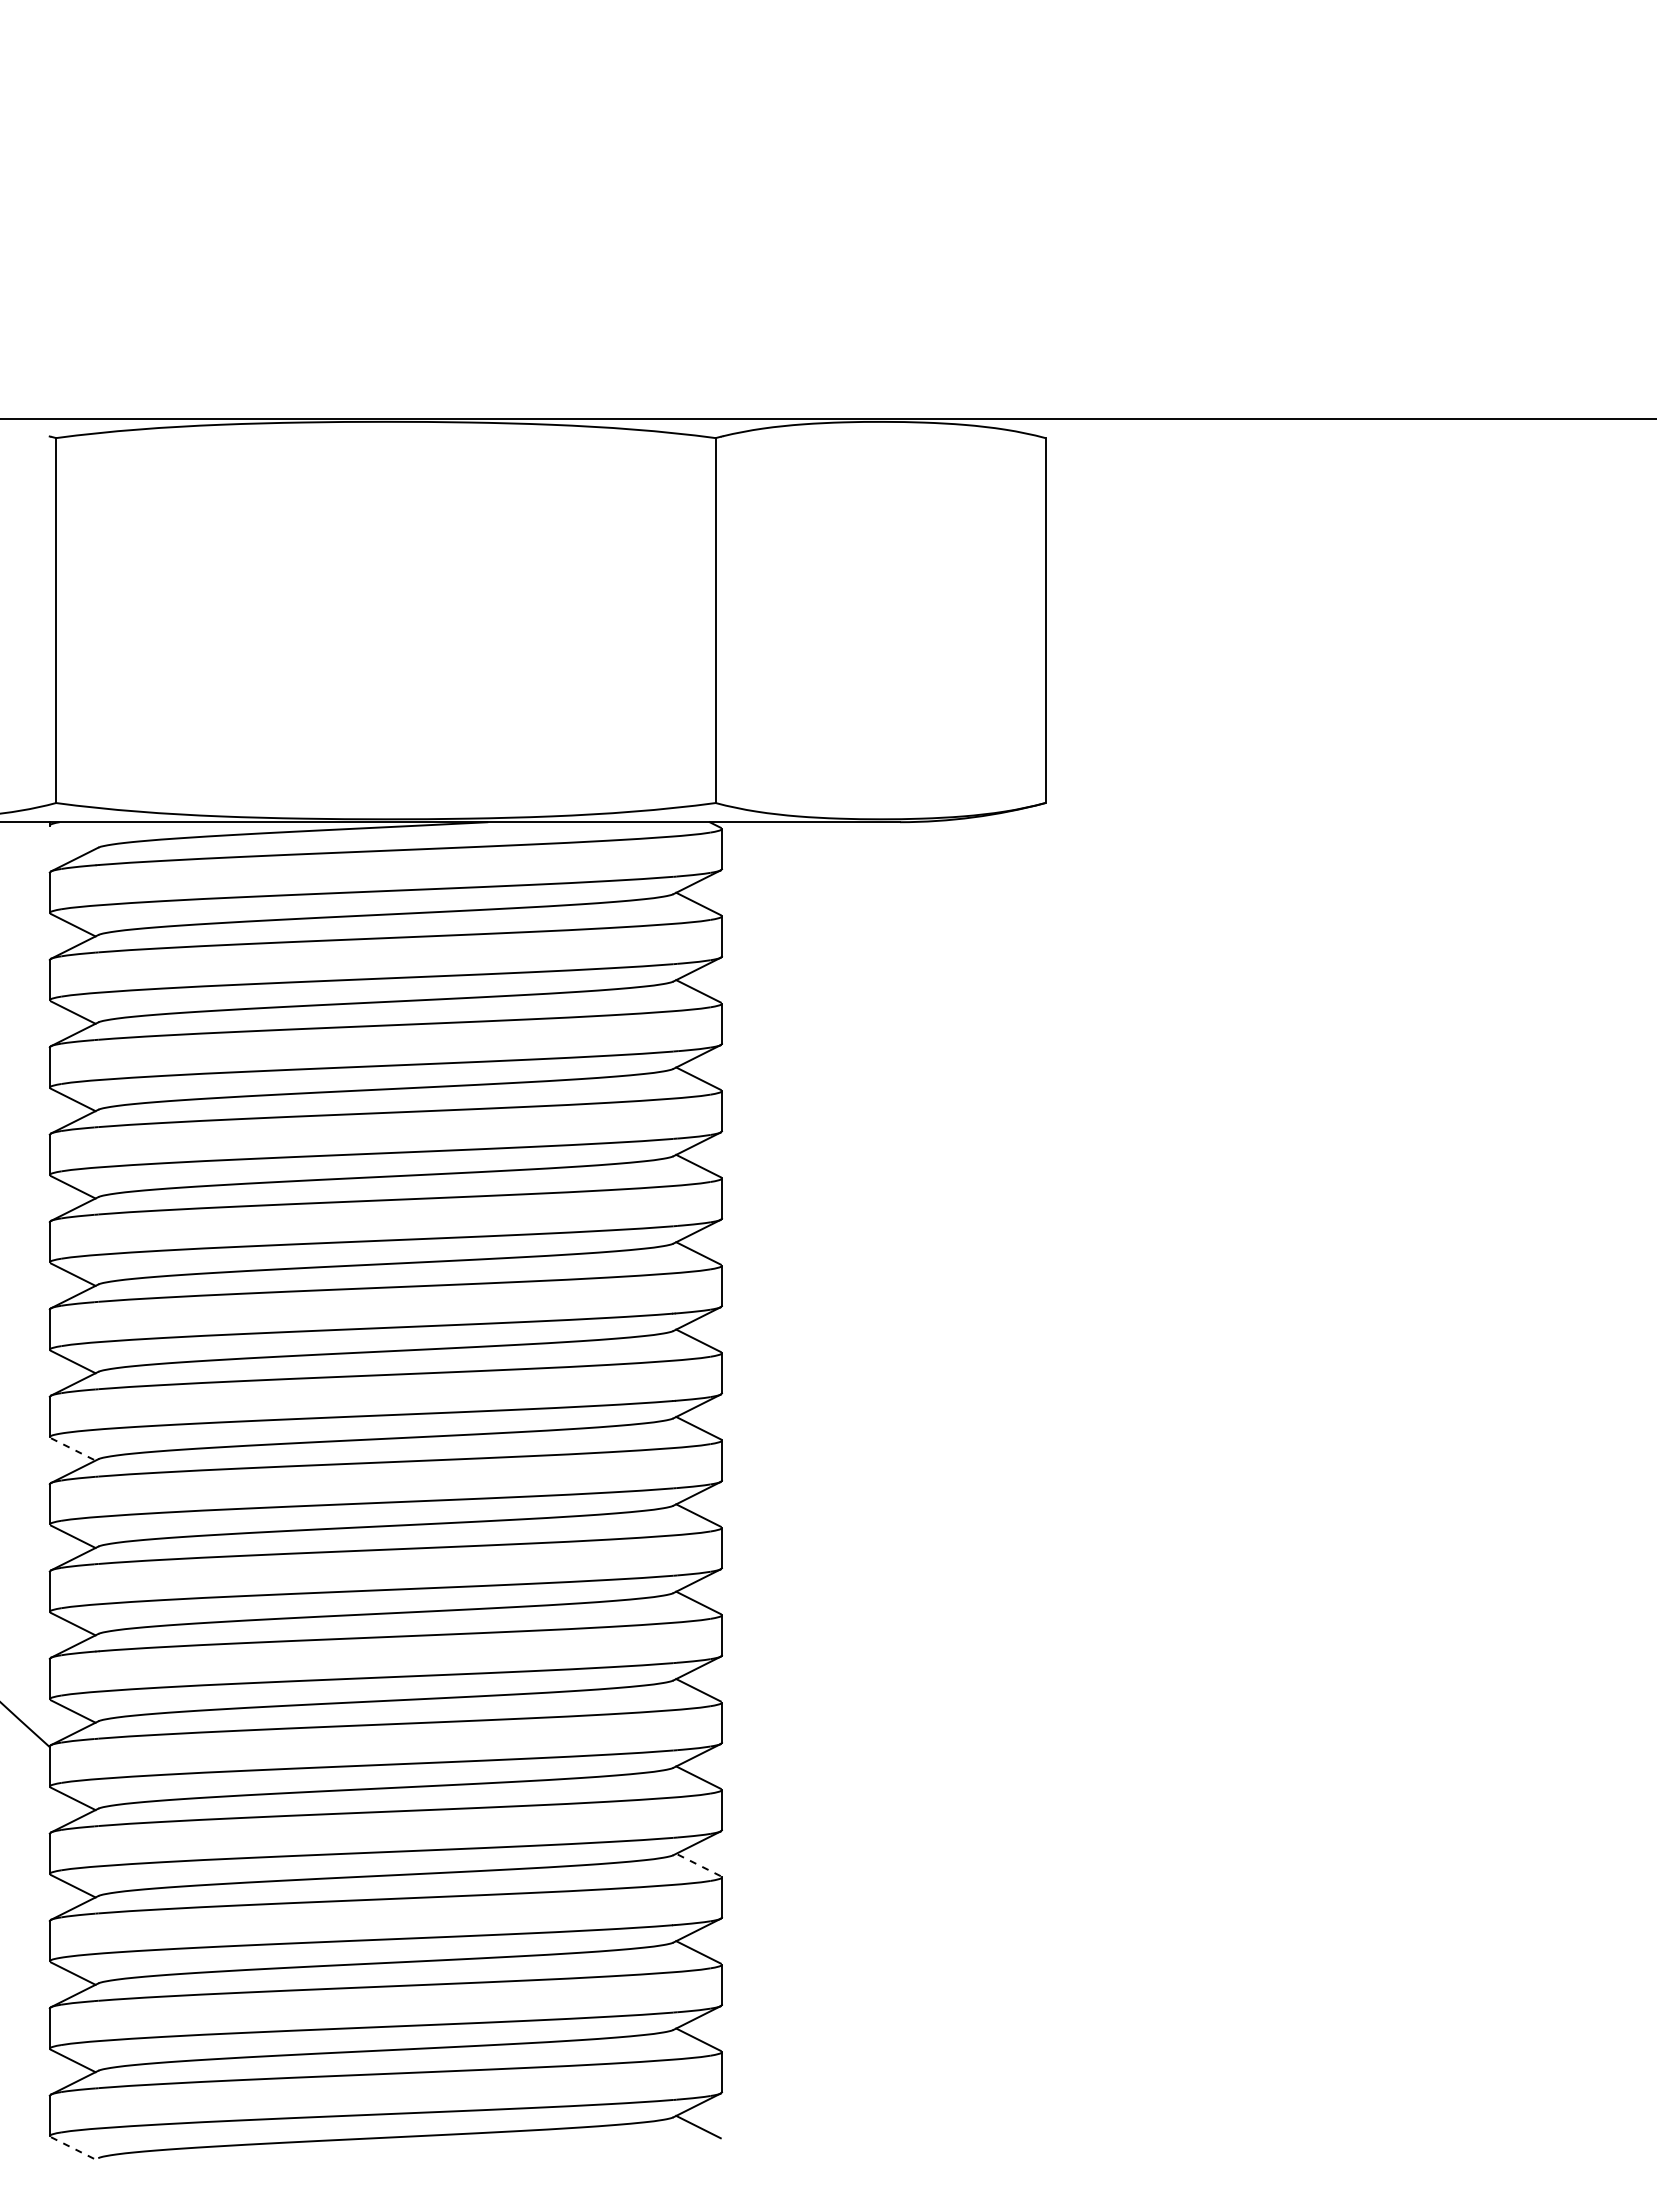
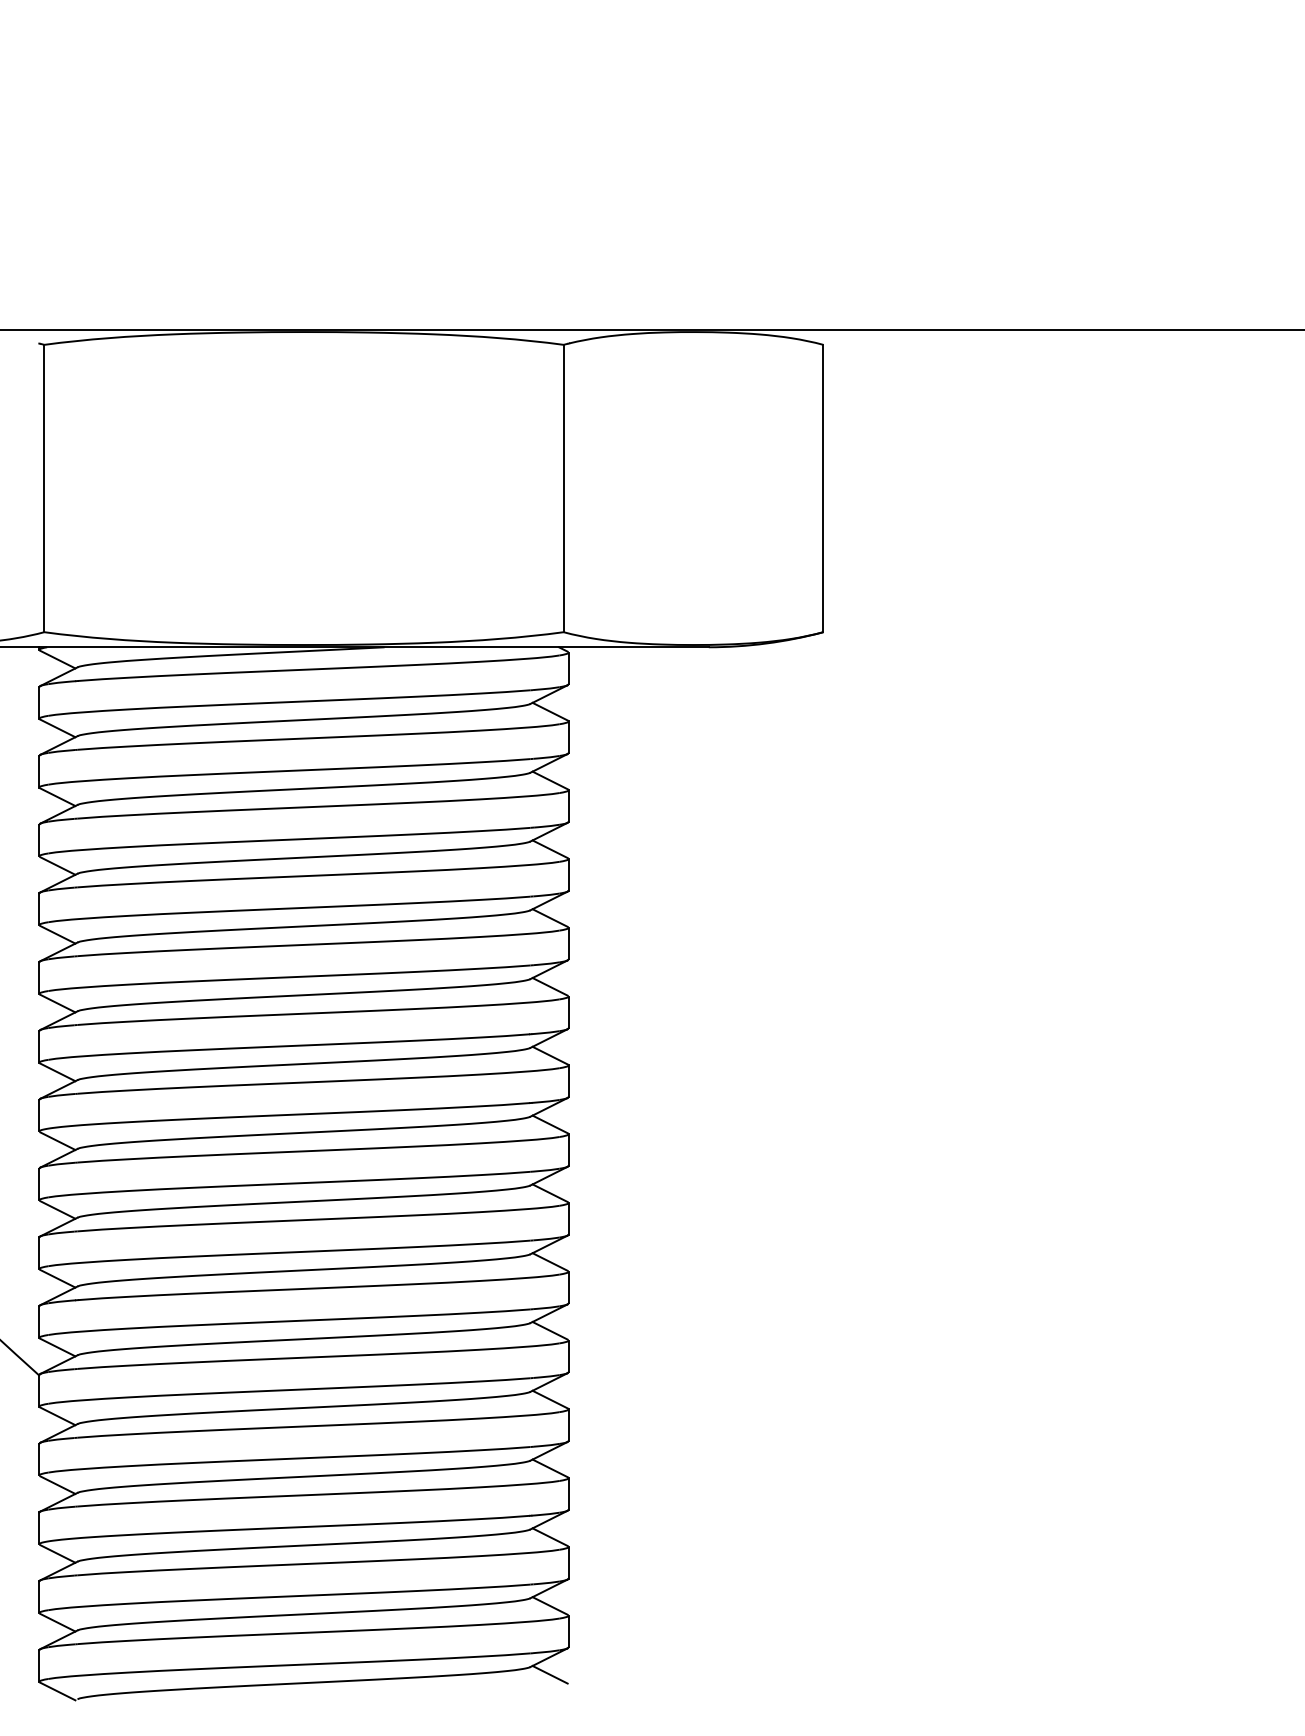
line: (73, 837) -> (58, 659), added
line: (73, 1449) -> (58, 1141), dashed -> solid
line: (698, 1864) -> (550, 1467), dashed -> solid
line: (73, 2148) -> (58, 1691), dashed -> solid

